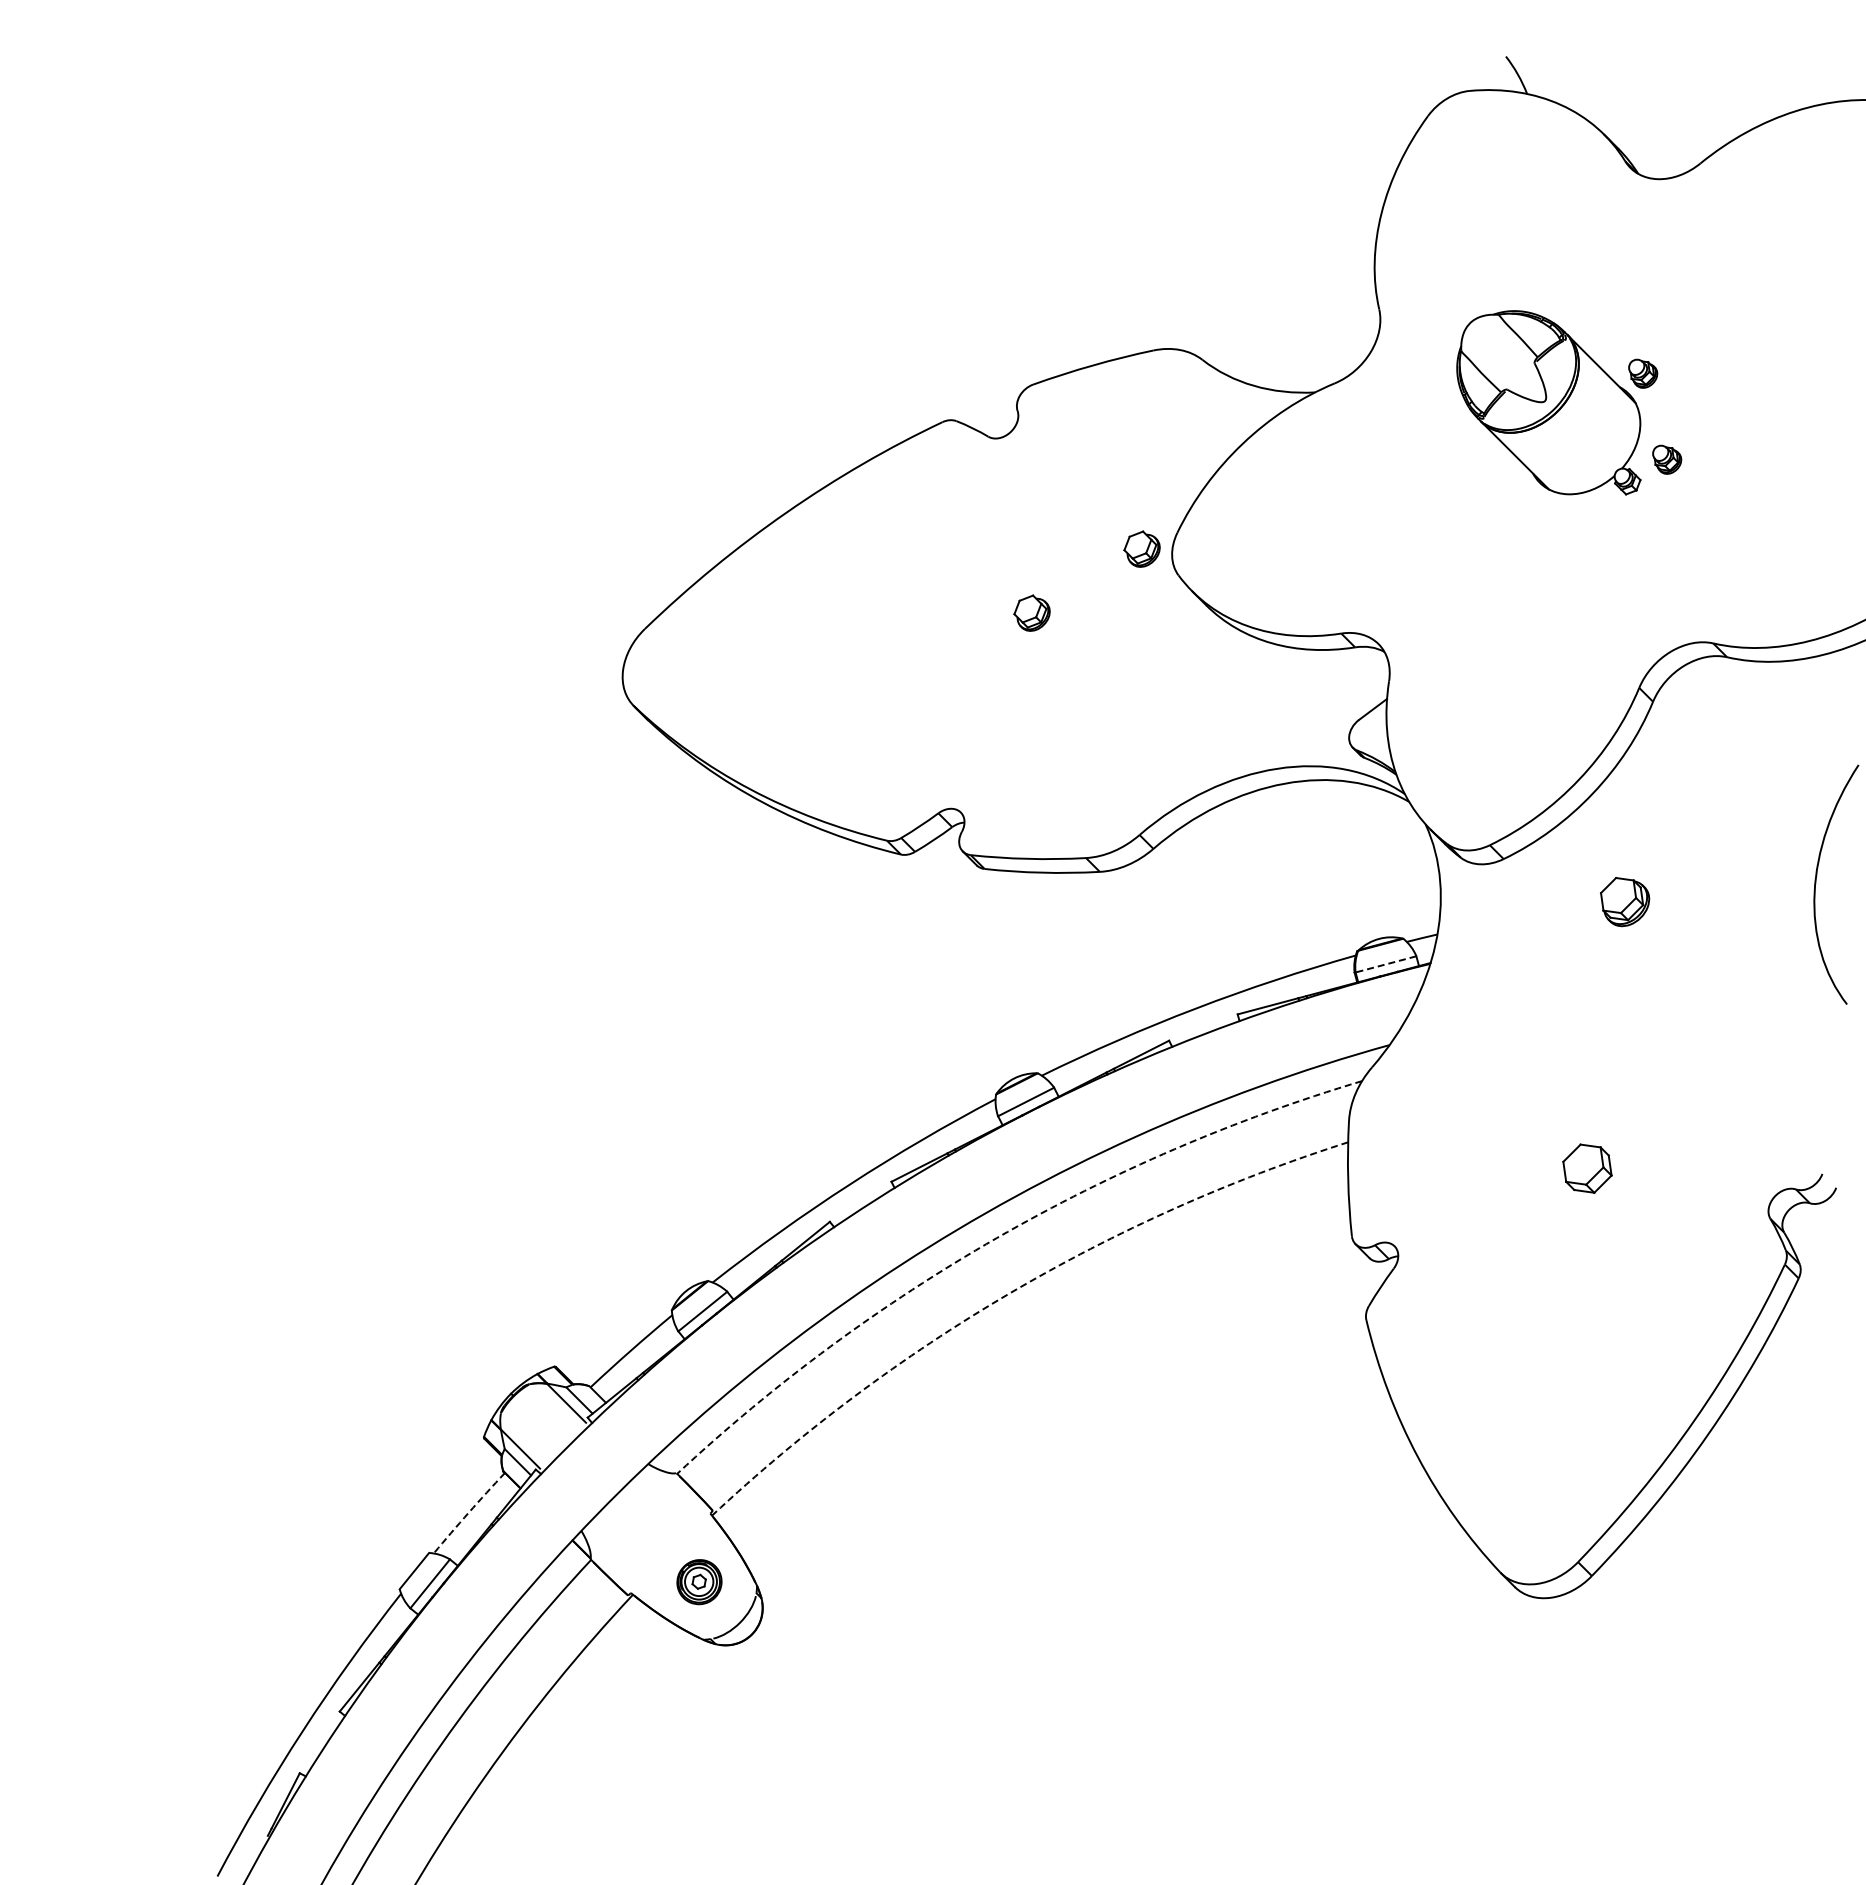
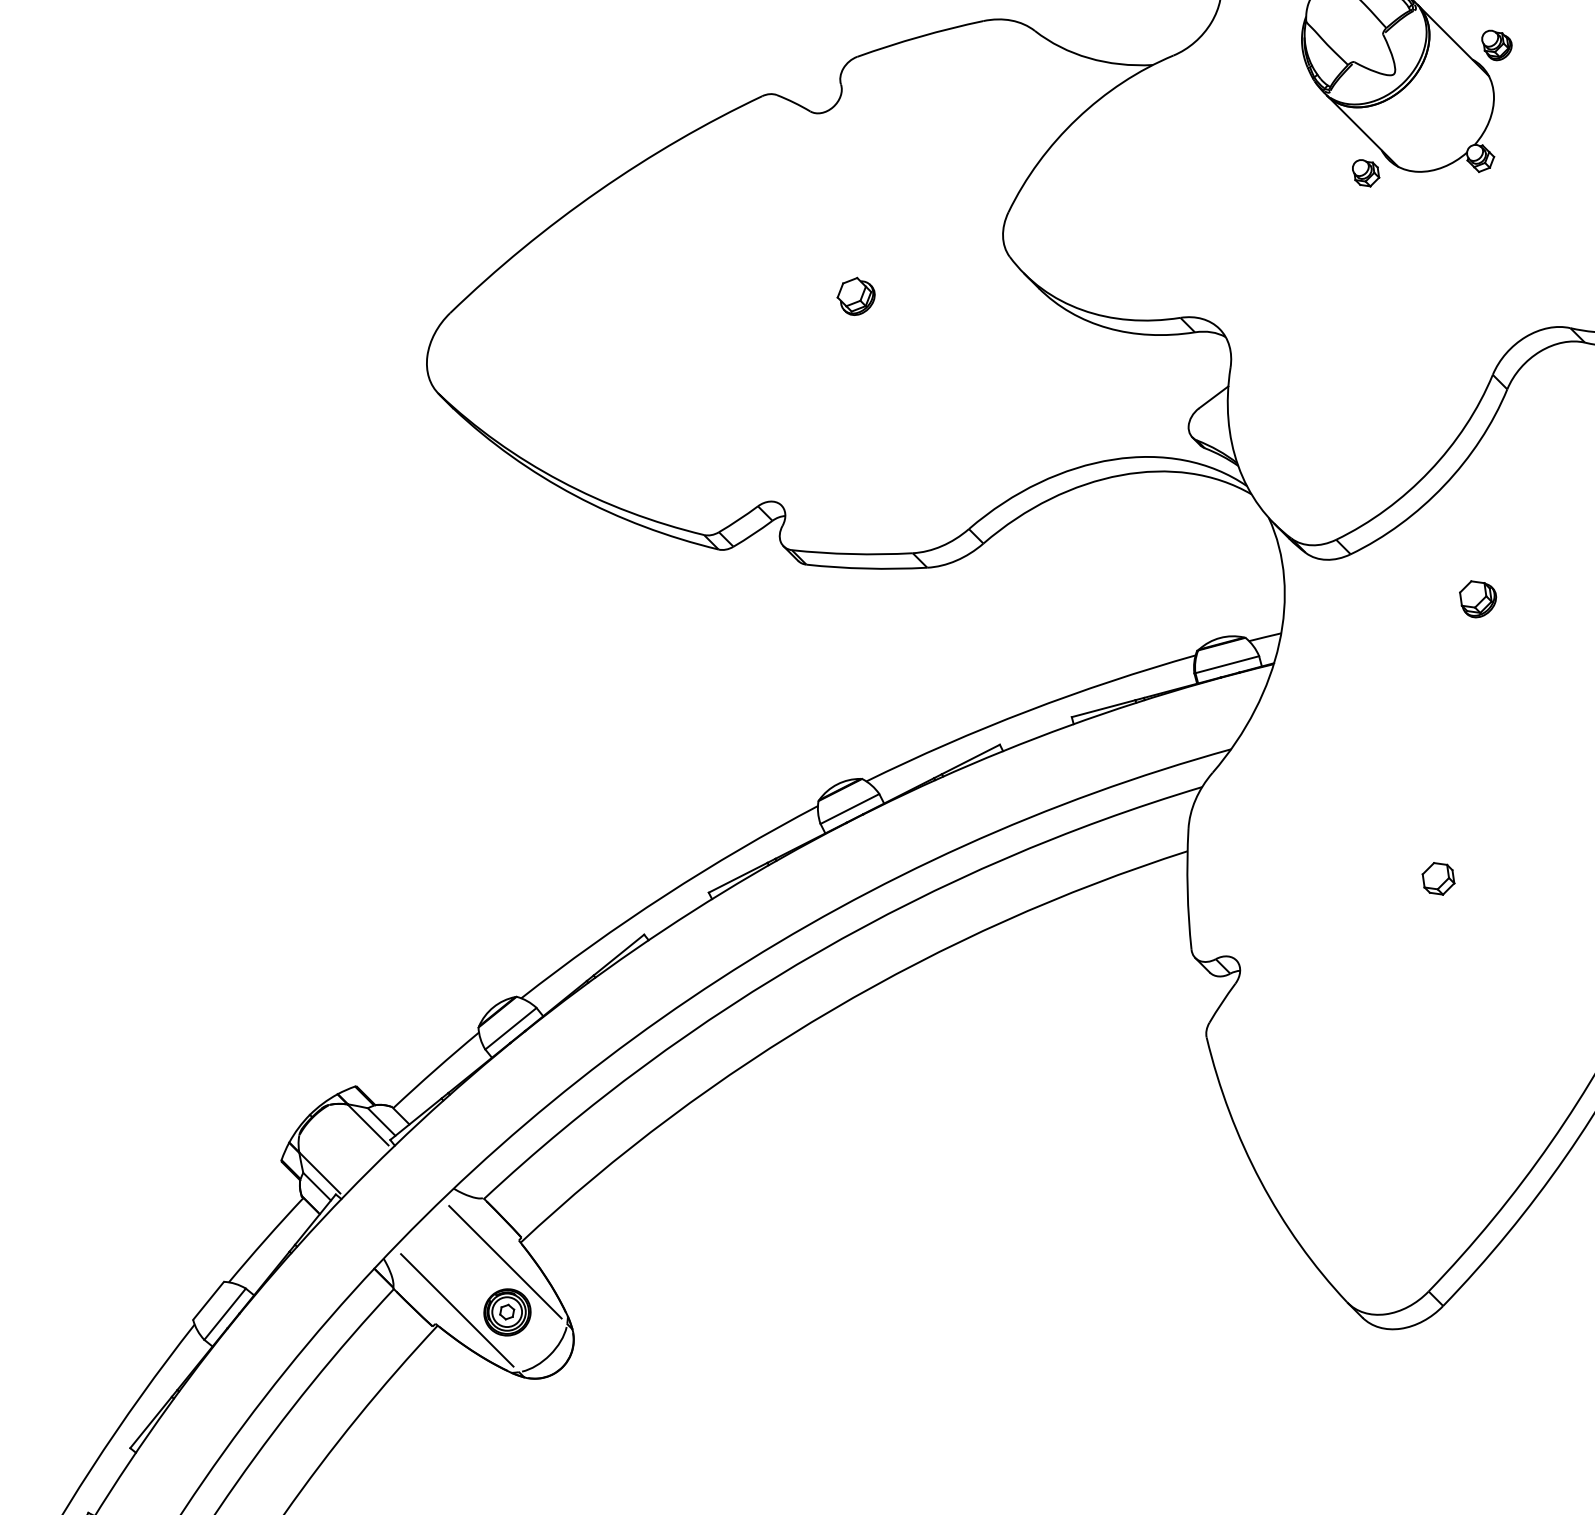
part: (1667, 459) -> (1522, 135), removed
part: (1517, 495) -> (1365, 173), added
part: (1141, 548) -> (970, 228), removed
part: (1625, 901) -> (1478, 598), size x0.71
line: (1385, 964) -> (1226, 664), dashed -> solid
part: (1587, 1168) -> (1438, 878), size x0.62
arc: (997, 1237) -> (819, 951), dashed -> solid
arc: (1009, 1293) -> (832, 1009), dashed -> solid
arc: (468, 1512) -> (265, 1239), dashed -> solid
line: (697, 1533) -> (505, 1261), added
line: (651, 1579) -> (457, 1309), added

